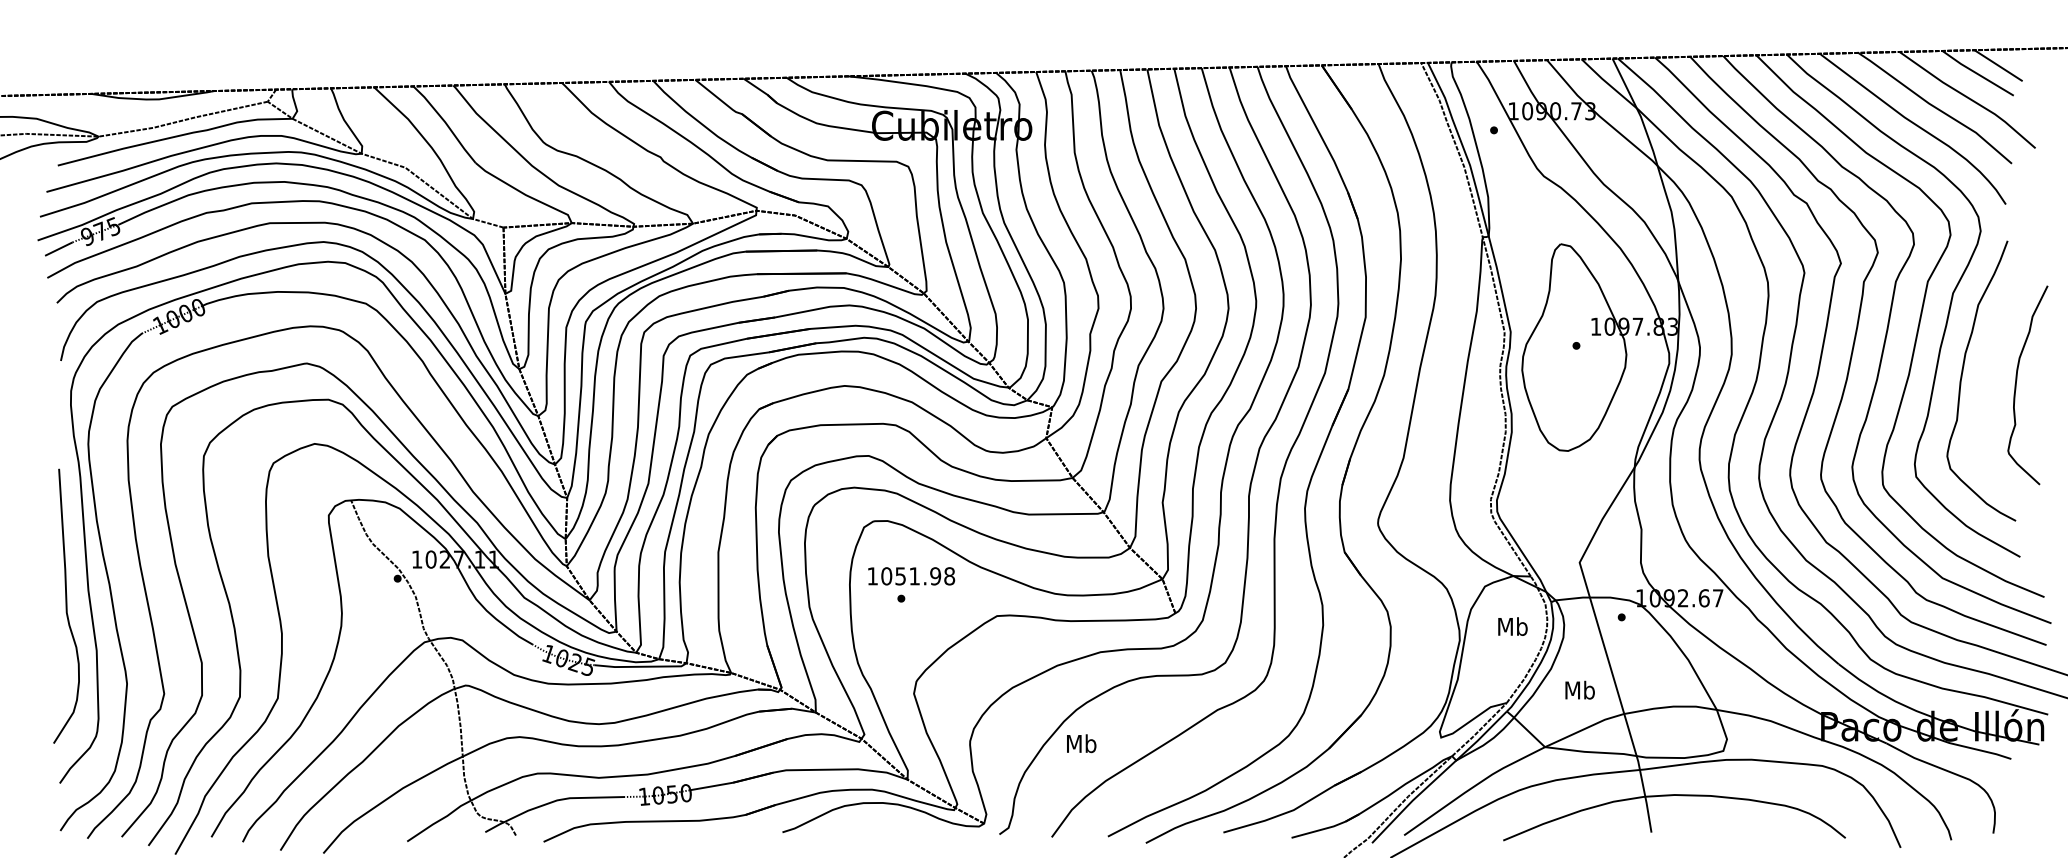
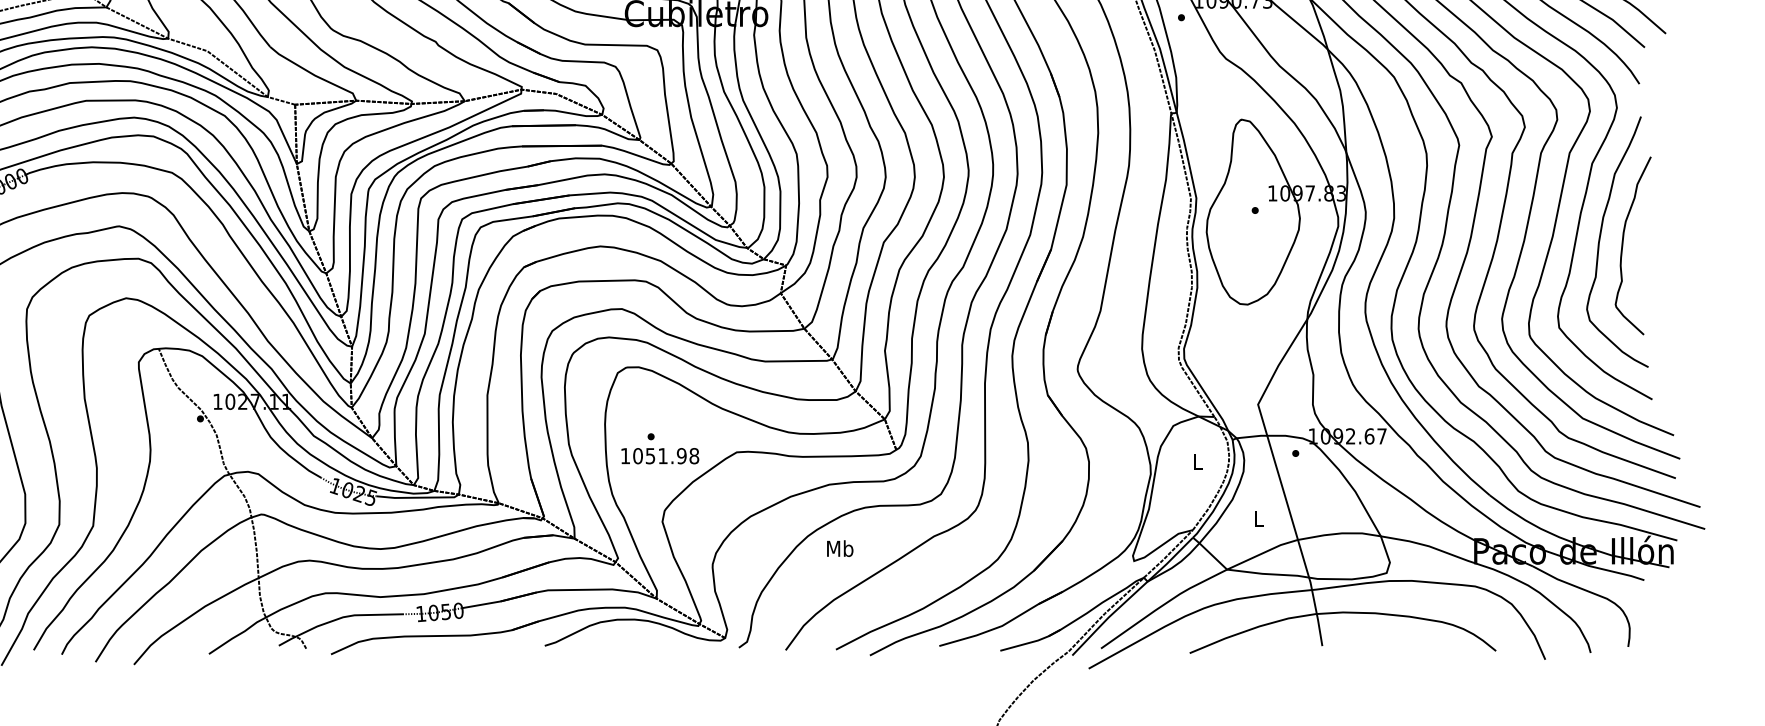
curve: (2016, 385) -> (1623, 246), moved
text: (911, 576) -> (660, 456), moved
text: (1512, 626) -> (1197, 461), Mb -> L
text: (1579, 689) -> (1257, 518), Mb -> L
text: (1081, 743) -> (840, 548), moved

